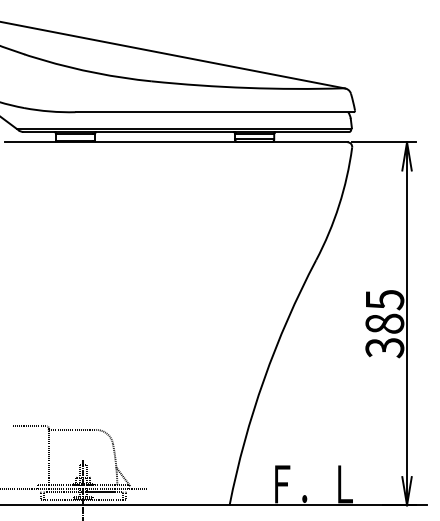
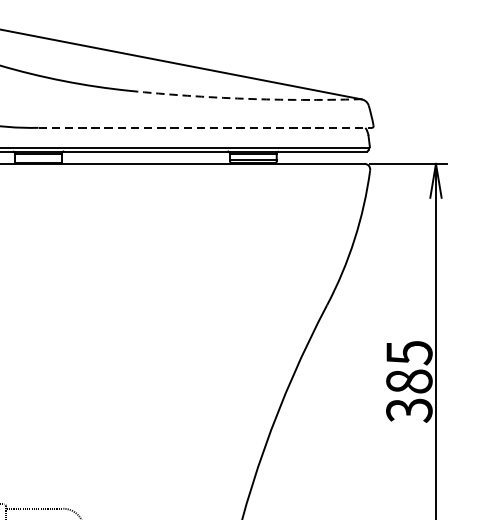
arc: (247, 87) -> (244, 98), solid -> dashed
line: (215, 112) -> (206, 128), solid -> dashed

